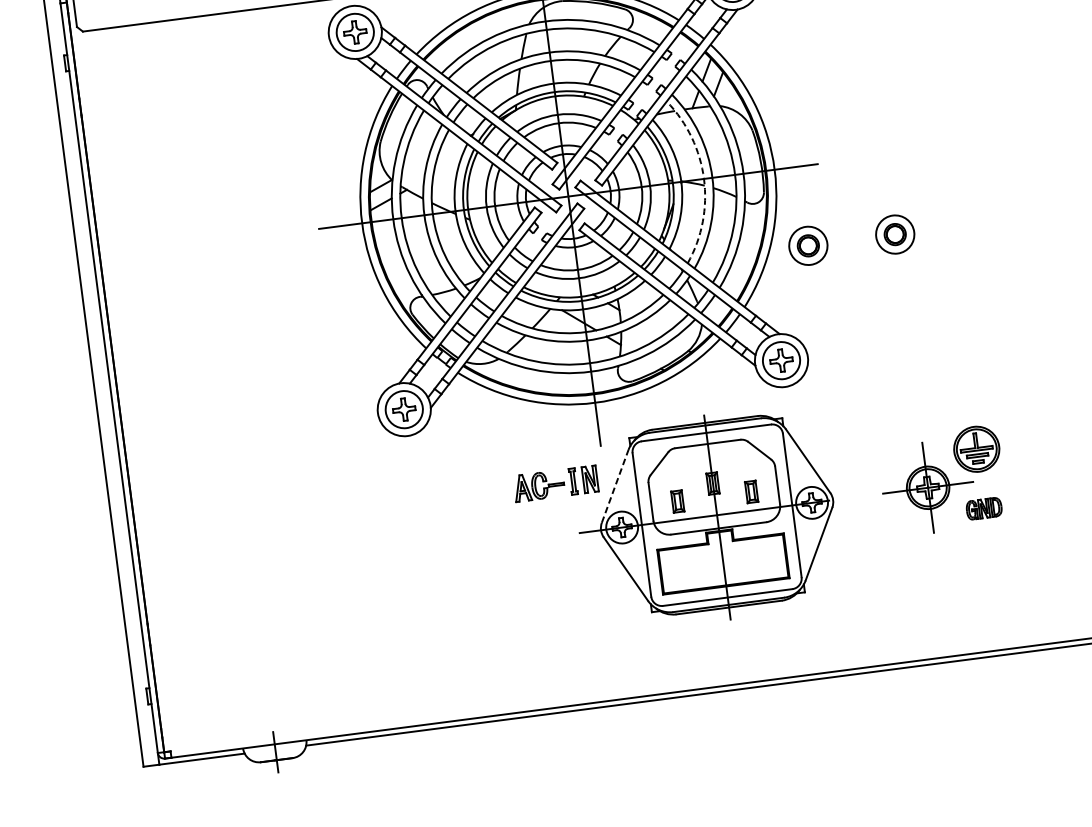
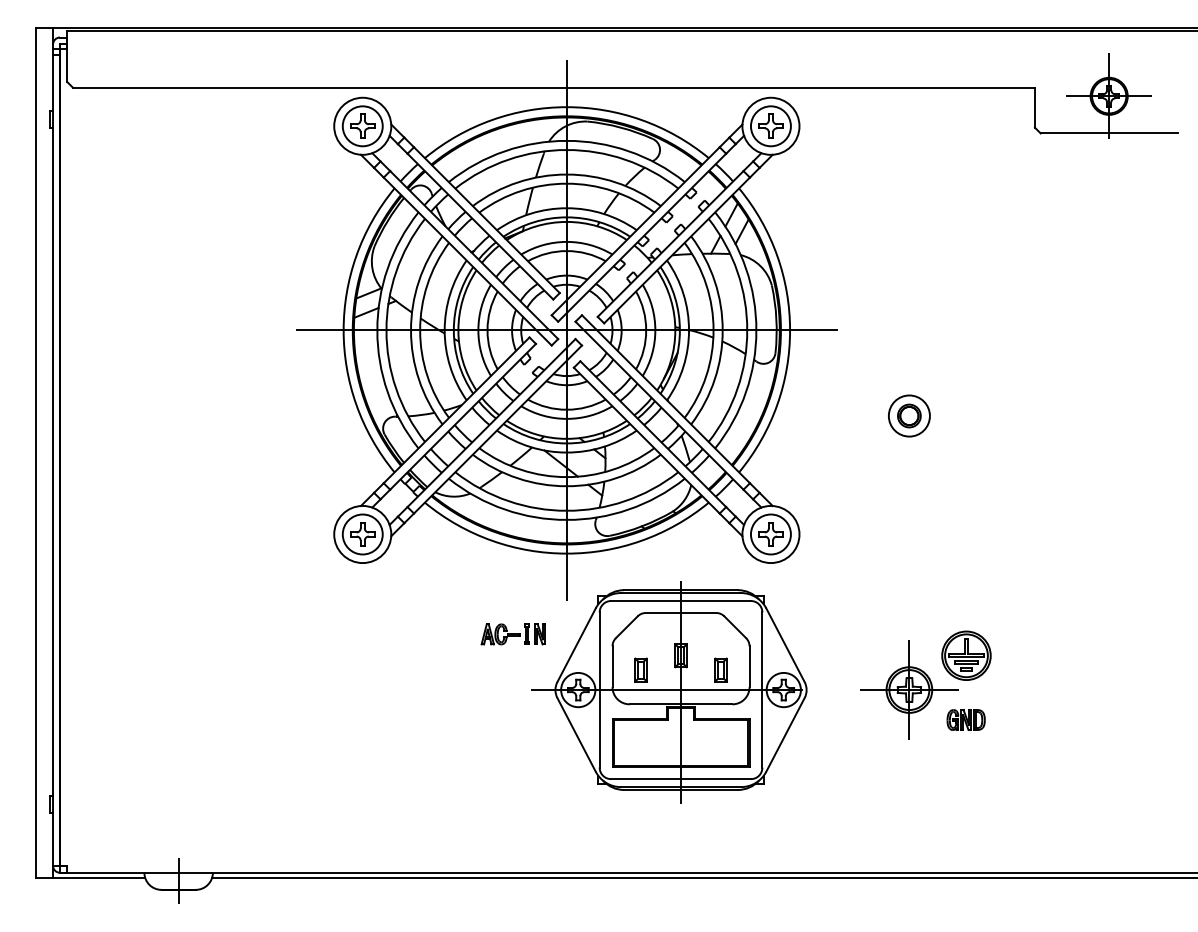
arc: (703, 179) -> (713, 330), dashed -> solid
part: (808, 245) -> (815, 415), removed
part: (554, 484) -> (512, 634), size x0.71
line: (615, 486) -> (576, 645), dashed -> solid

